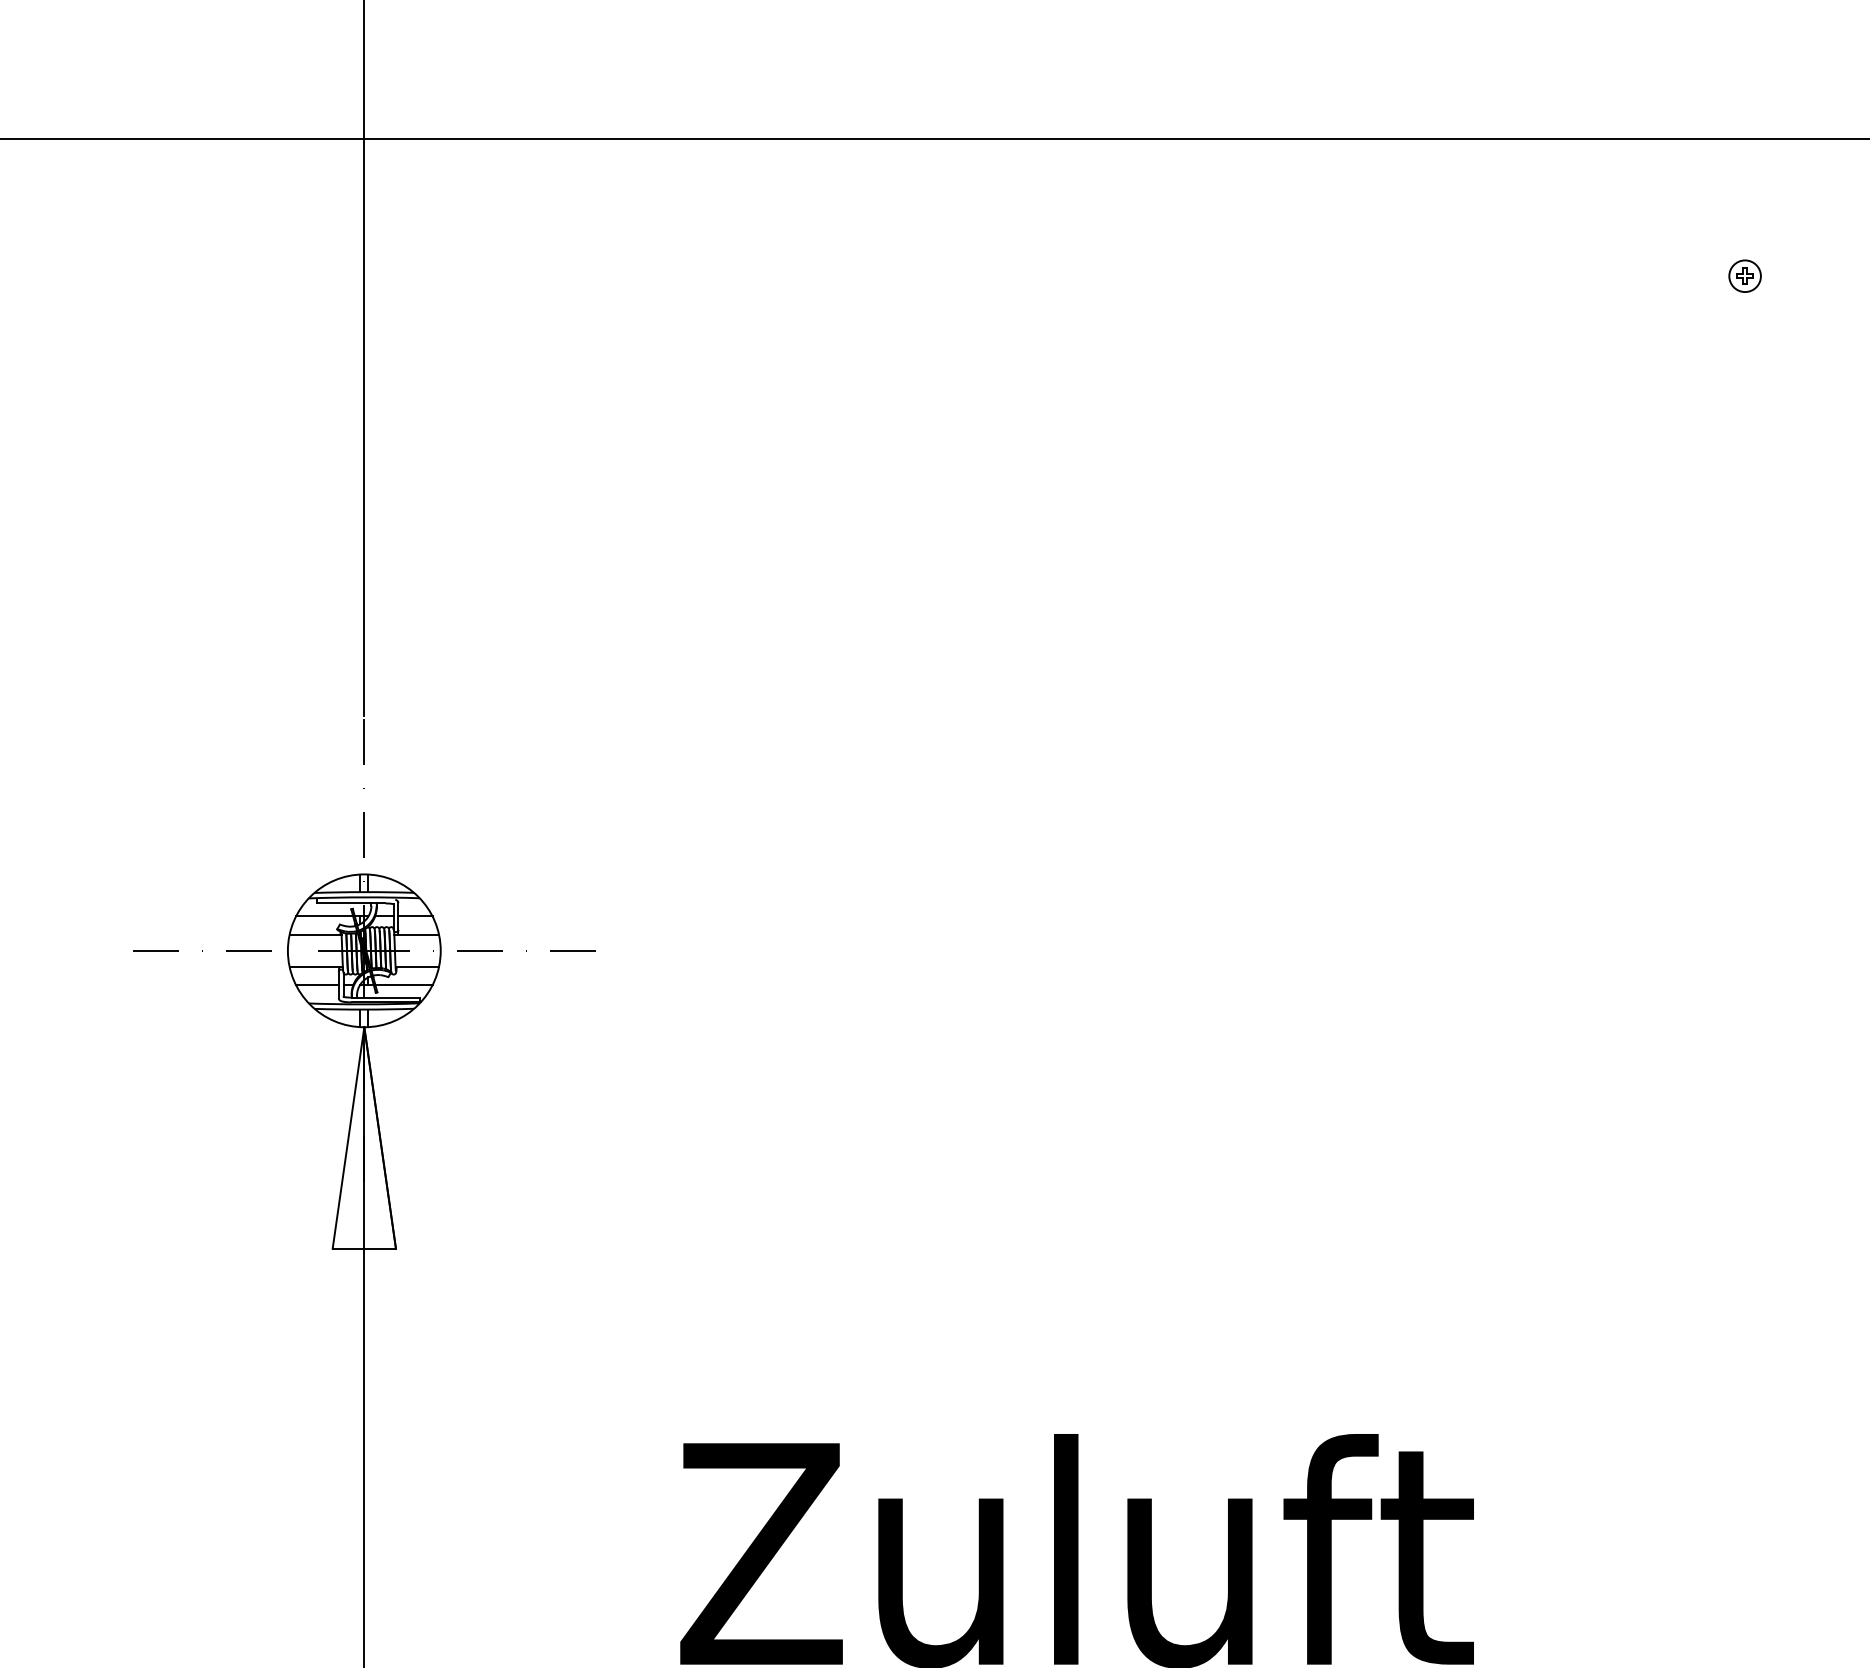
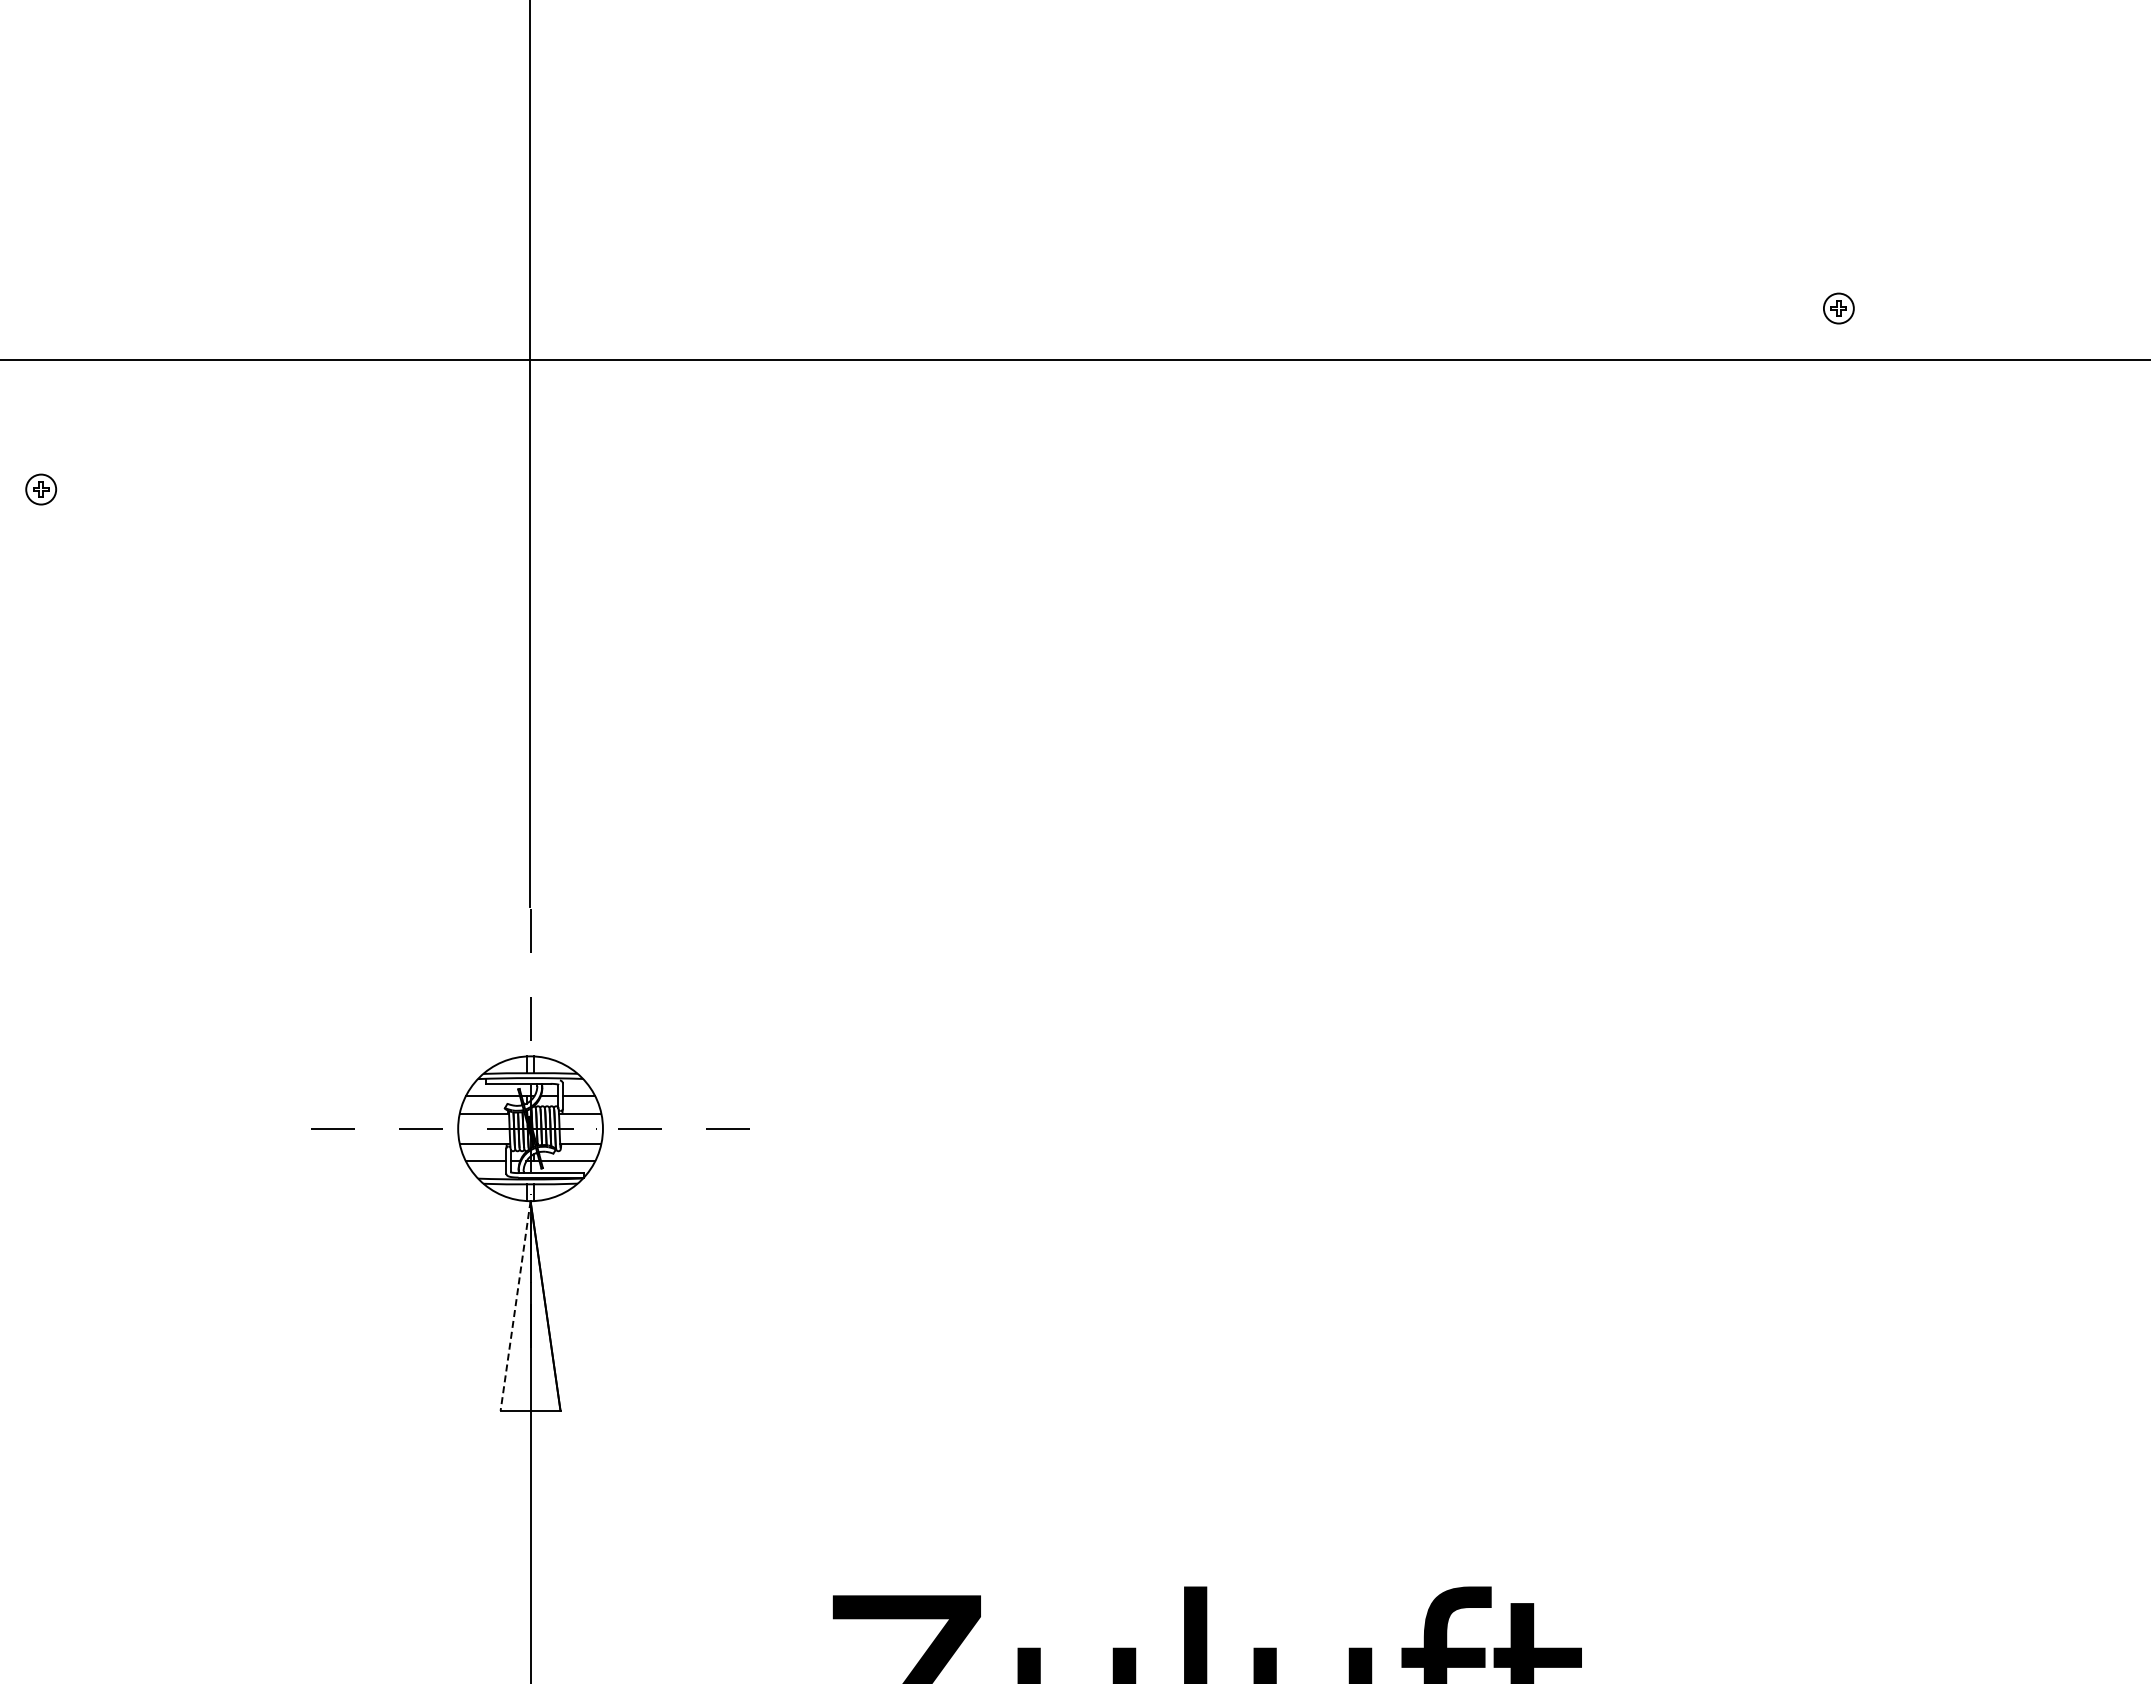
part: (1744, 276) -> (1838, 308), moved
line: (348, 1138) -> (515, 1306), solid -> dashed

